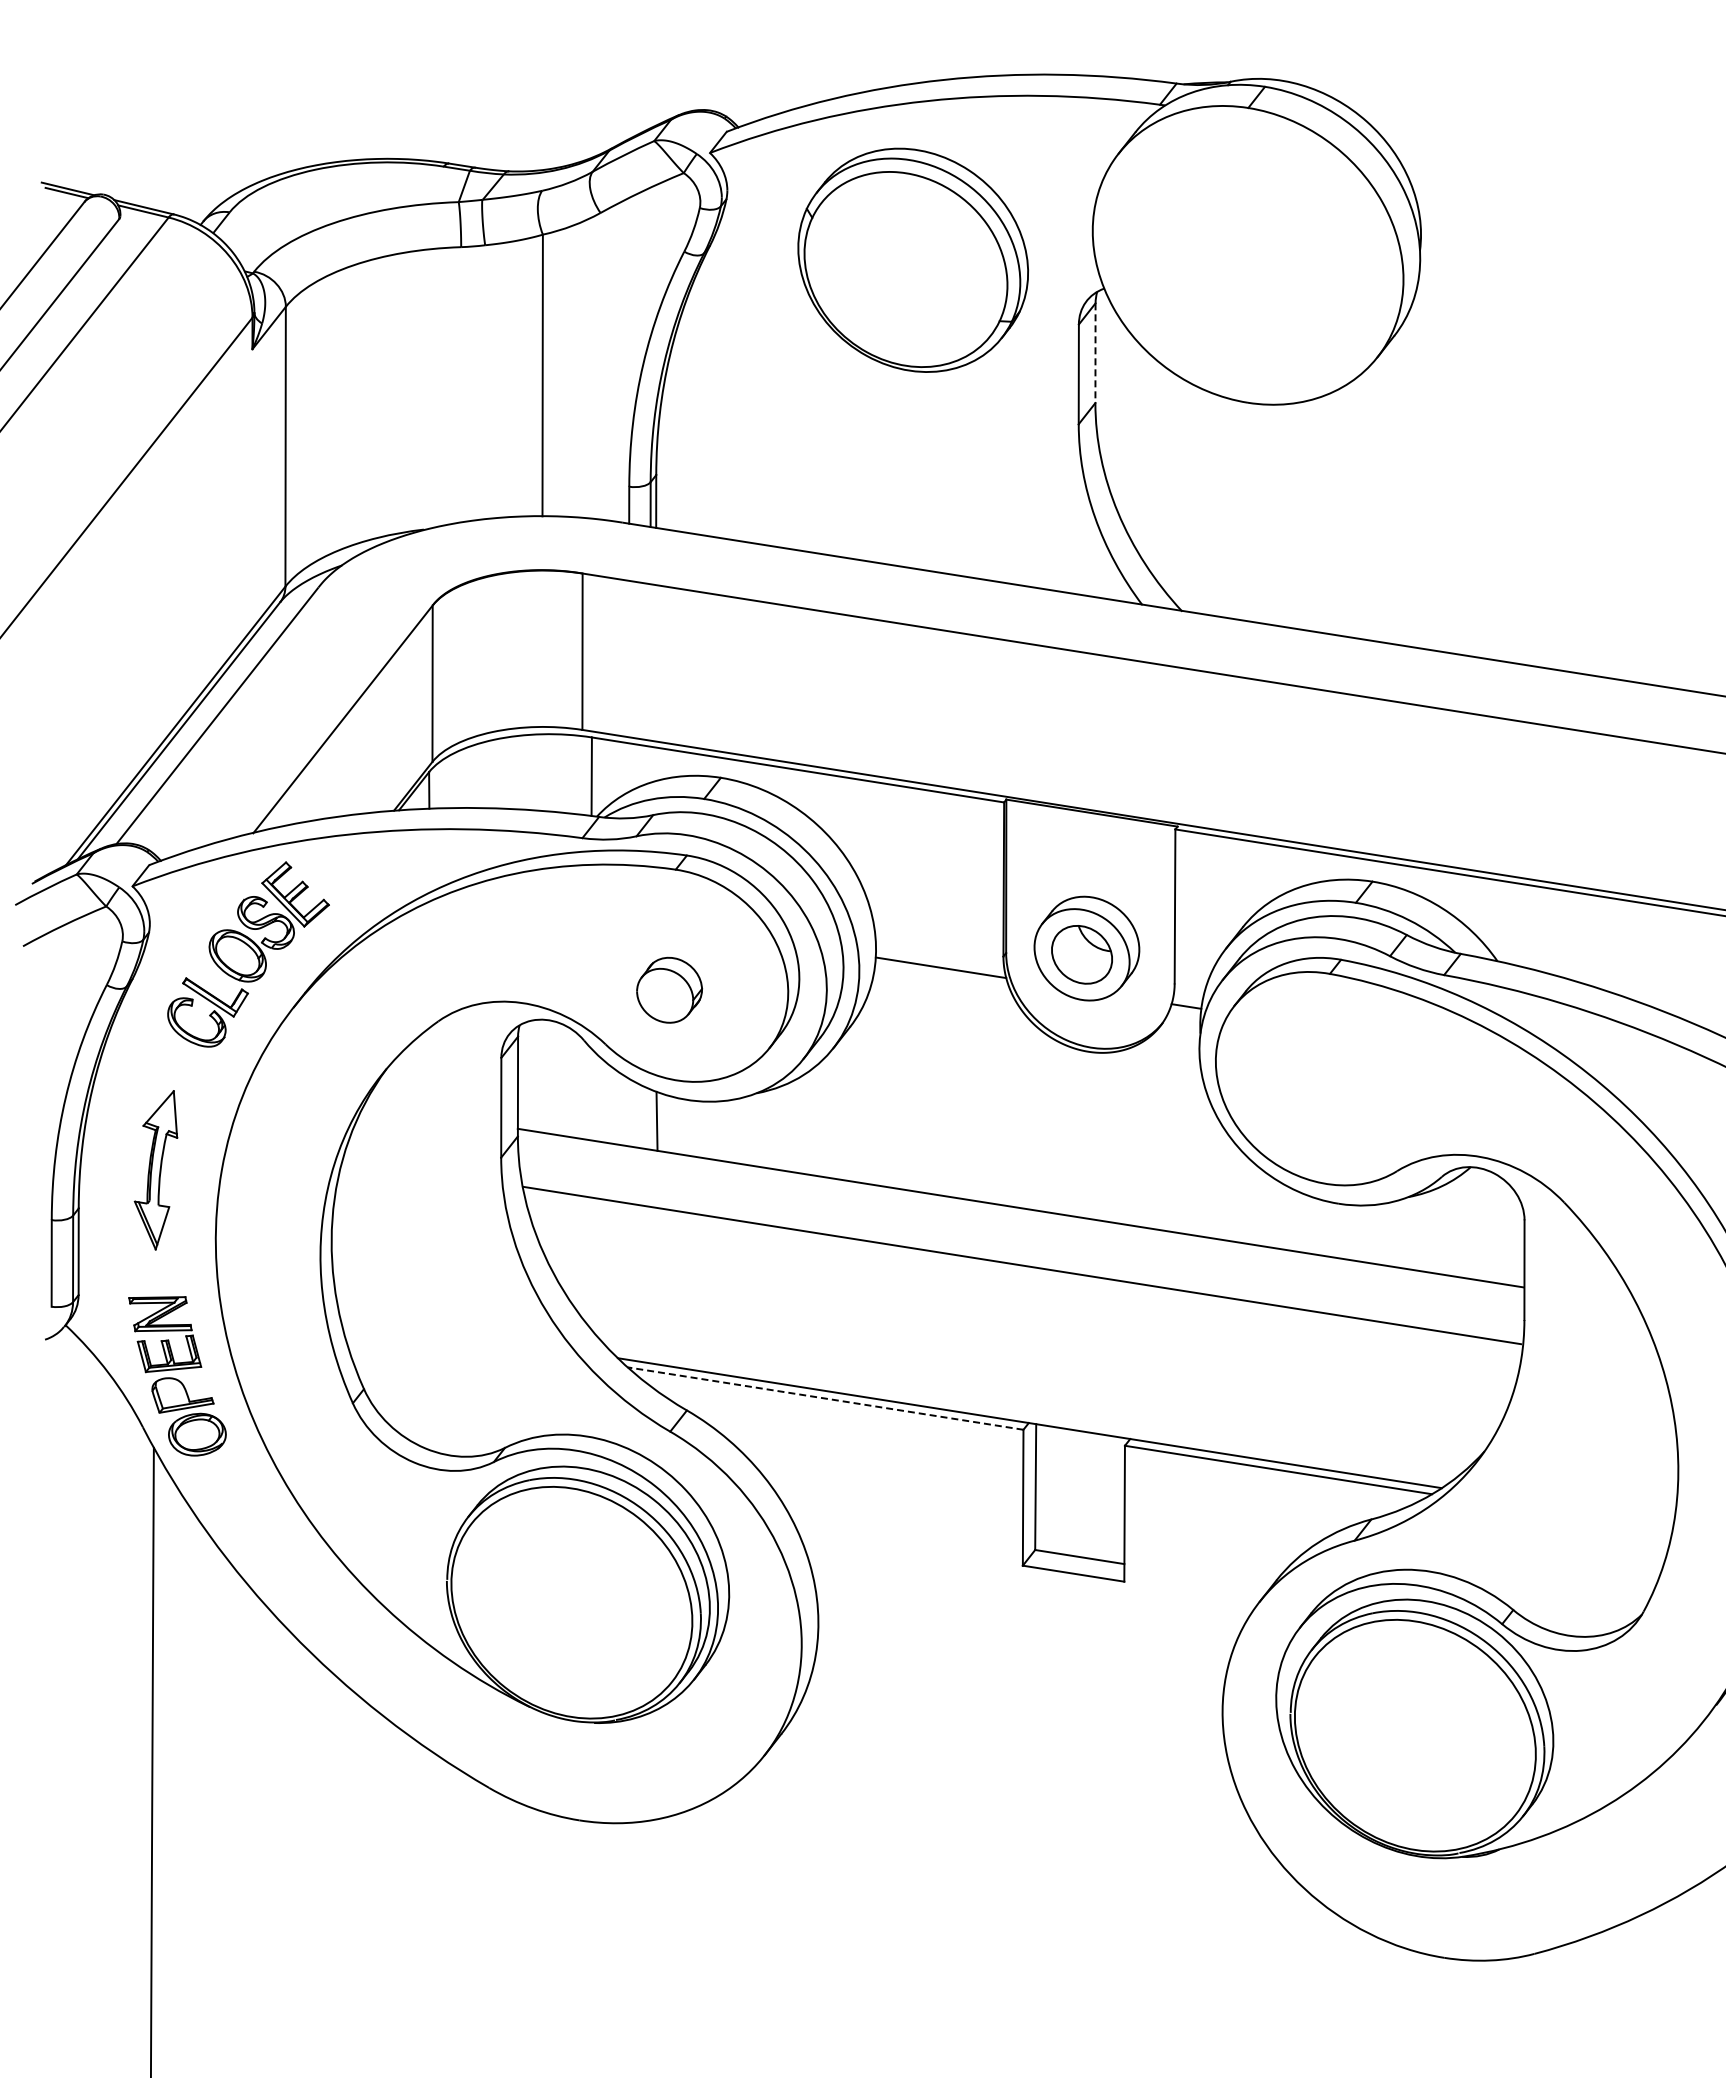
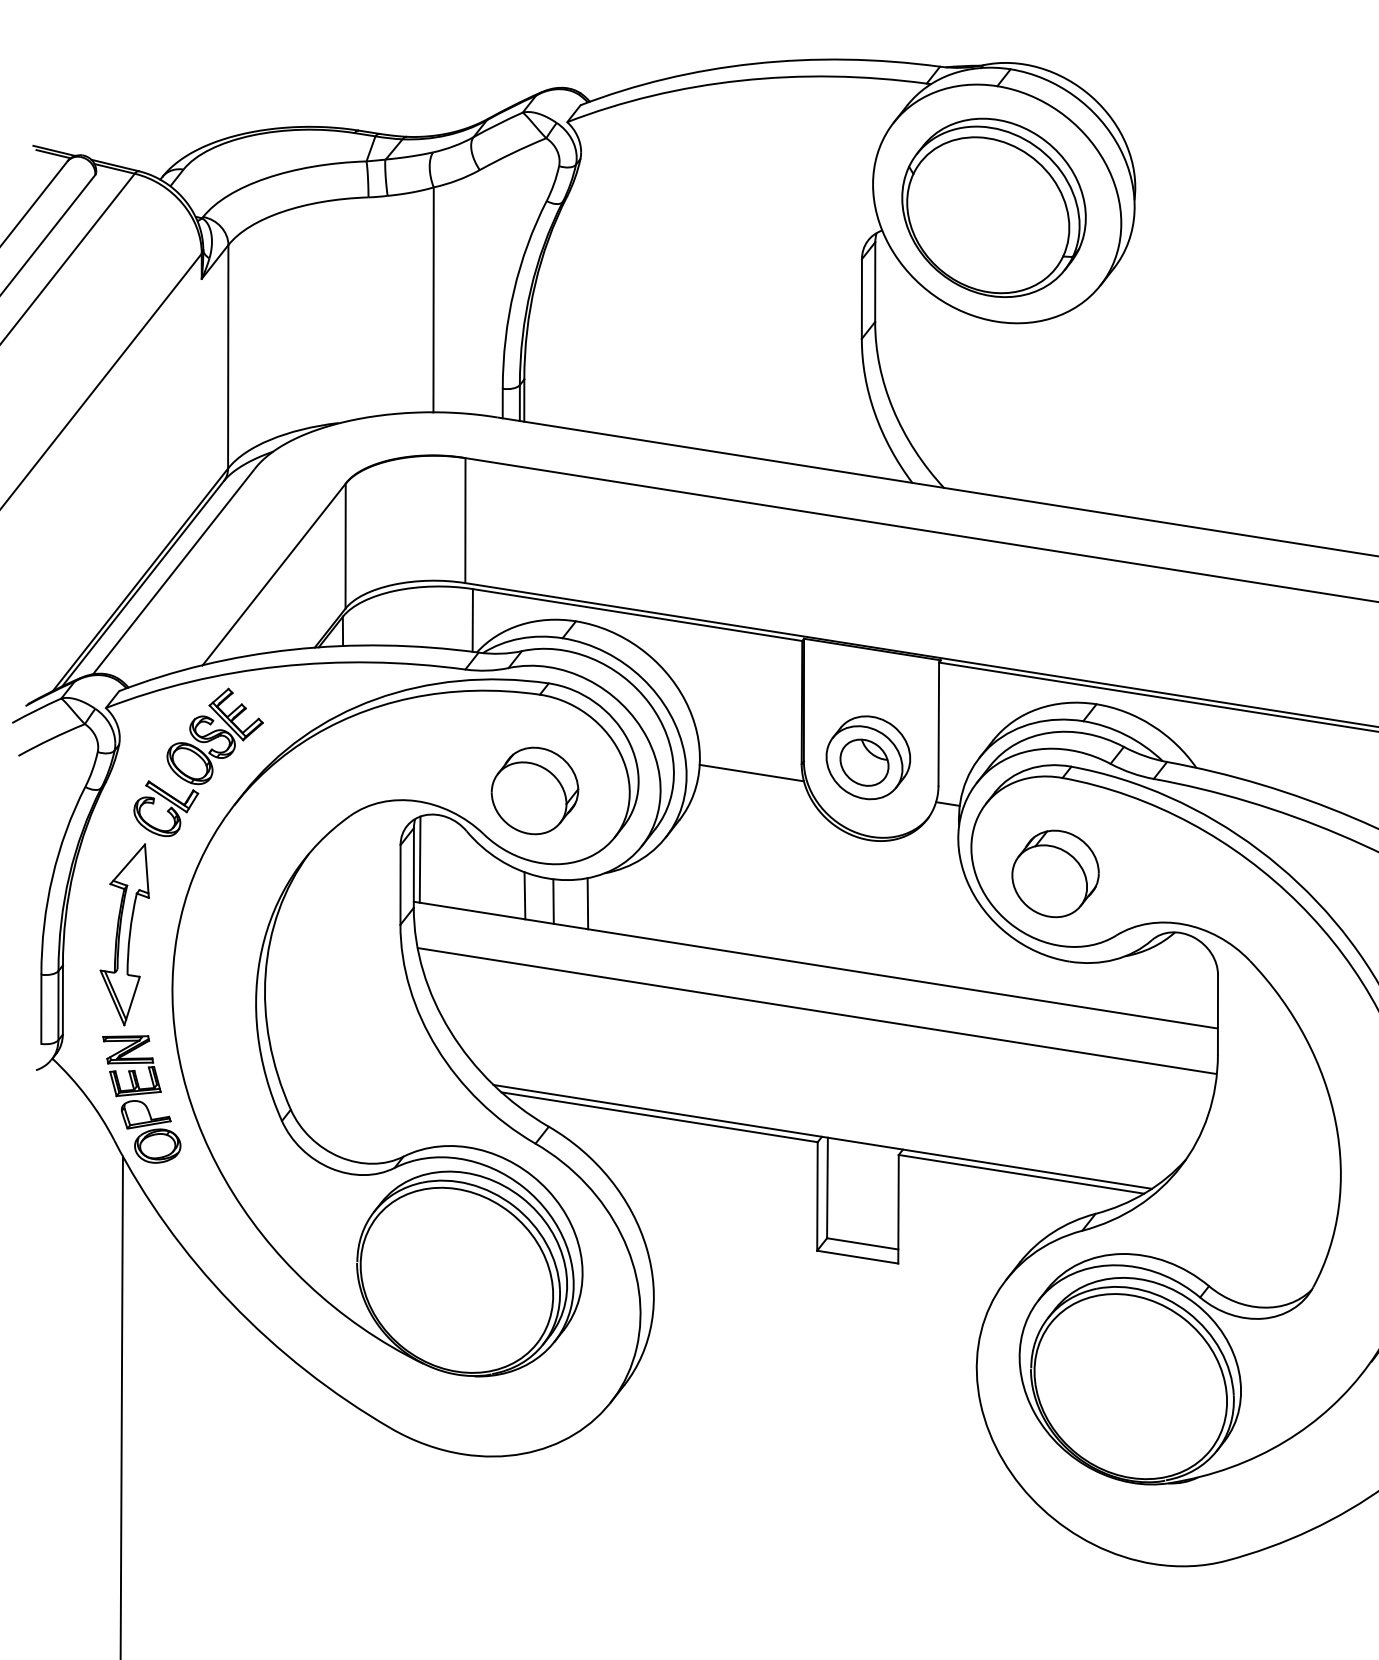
part: (912, 259) -> (993, 207), moved
line: (1095, 353) -> (875, 282), dashed -> solid
part: (669, 990) -> (534, 791), size x1.67
line: (525, 1076) -> (419, 859), added
part: (1321, 1094) -> (1055, 874), added
line: (692, 1128) -> (553, 901), added
line: (735, 1131) -> (587, 903), added
part: (155, 1170) -> (124, 935), size x1.43
line: (825, 1398) -> (659, 1117), dashed -> solid

